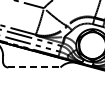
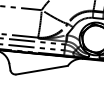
line: (34, 67) -> (42, 70), dashed -> solid

